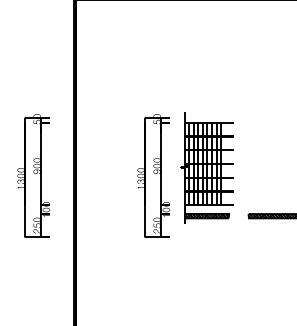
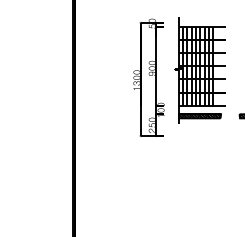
part: (33, 175) -> (34, 77), removed

